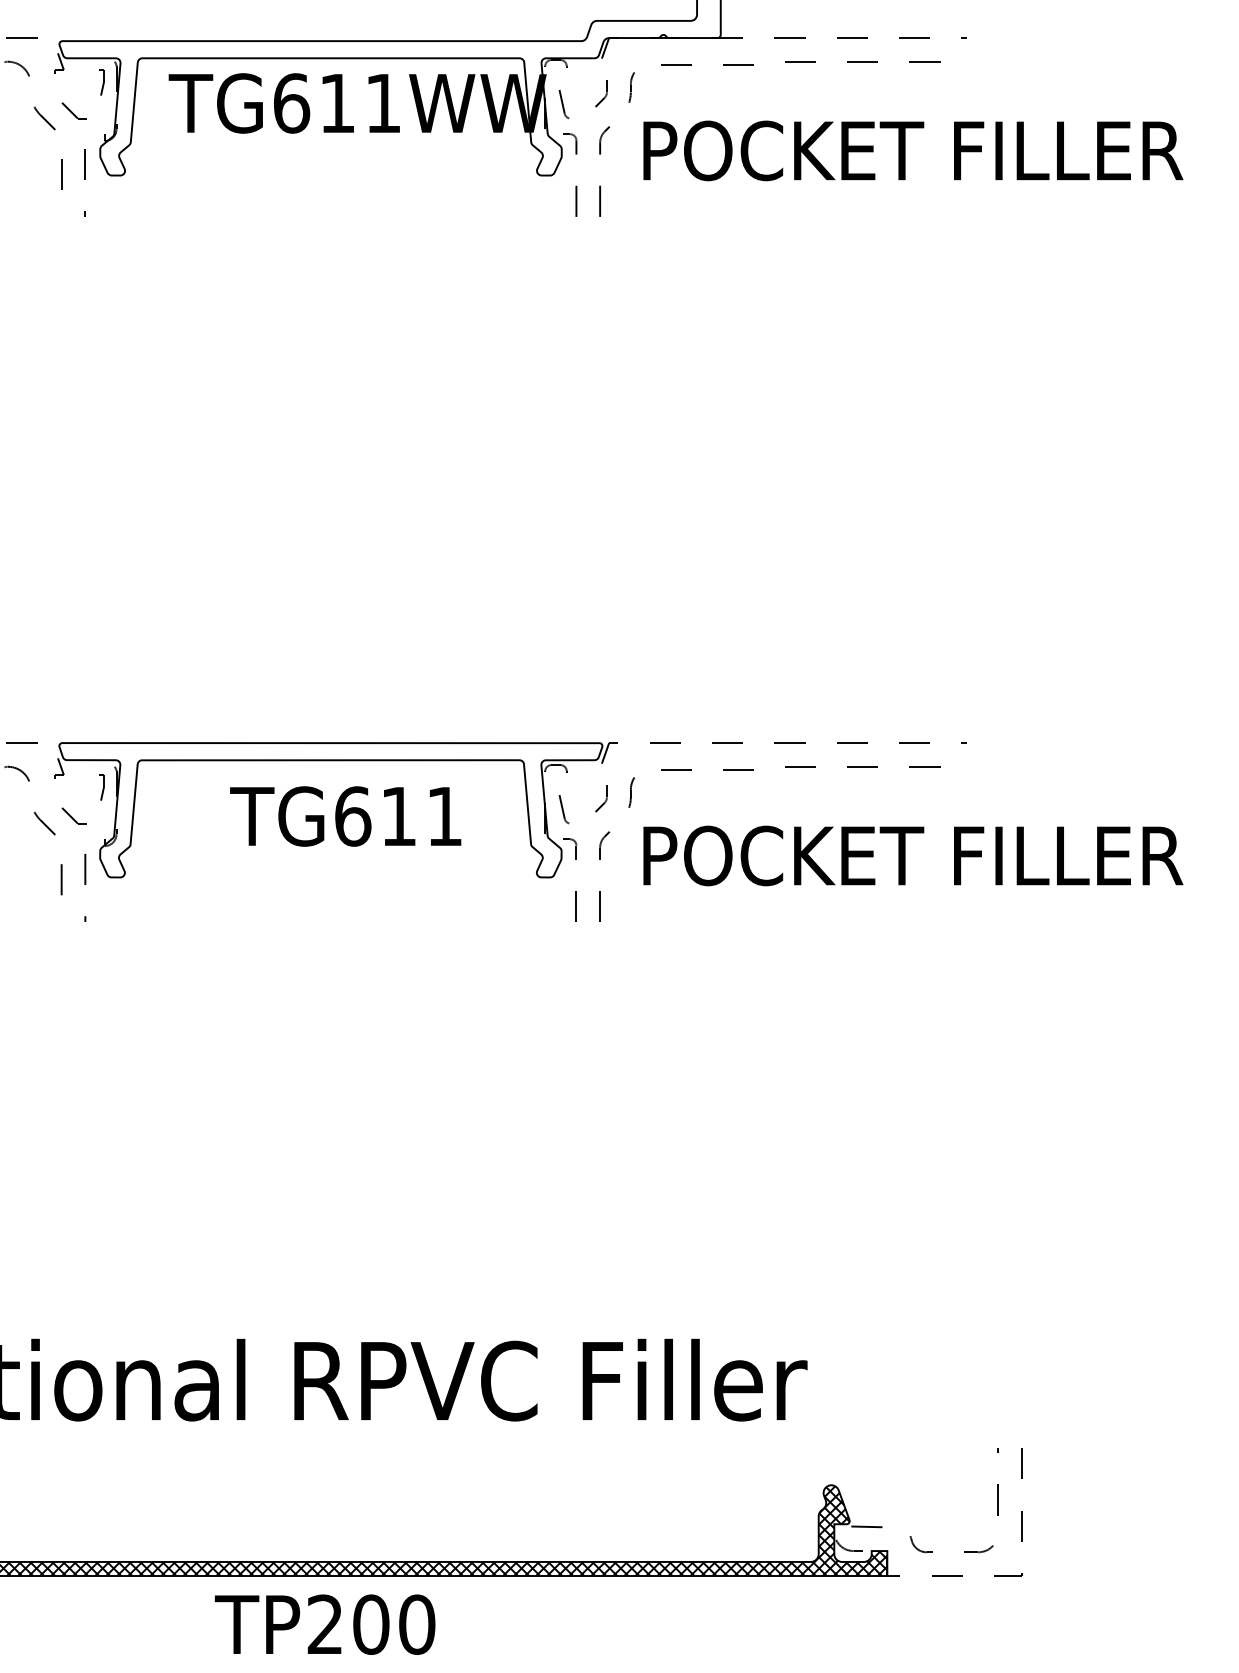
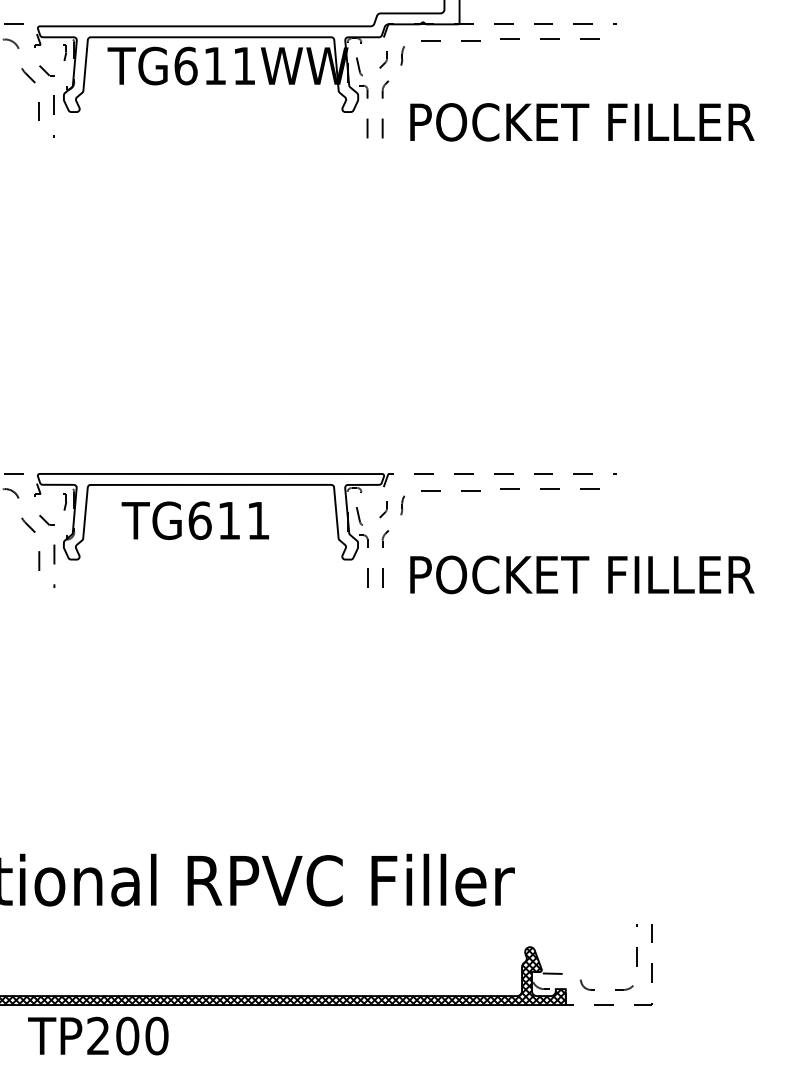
text: (913, 151) -> (582, 122), moved
text: (344, 816) -> (194, 520), moved
text: (913, 855) -> (582, 574), moved
text: (325, 1623) -> (98, 1035), moved

